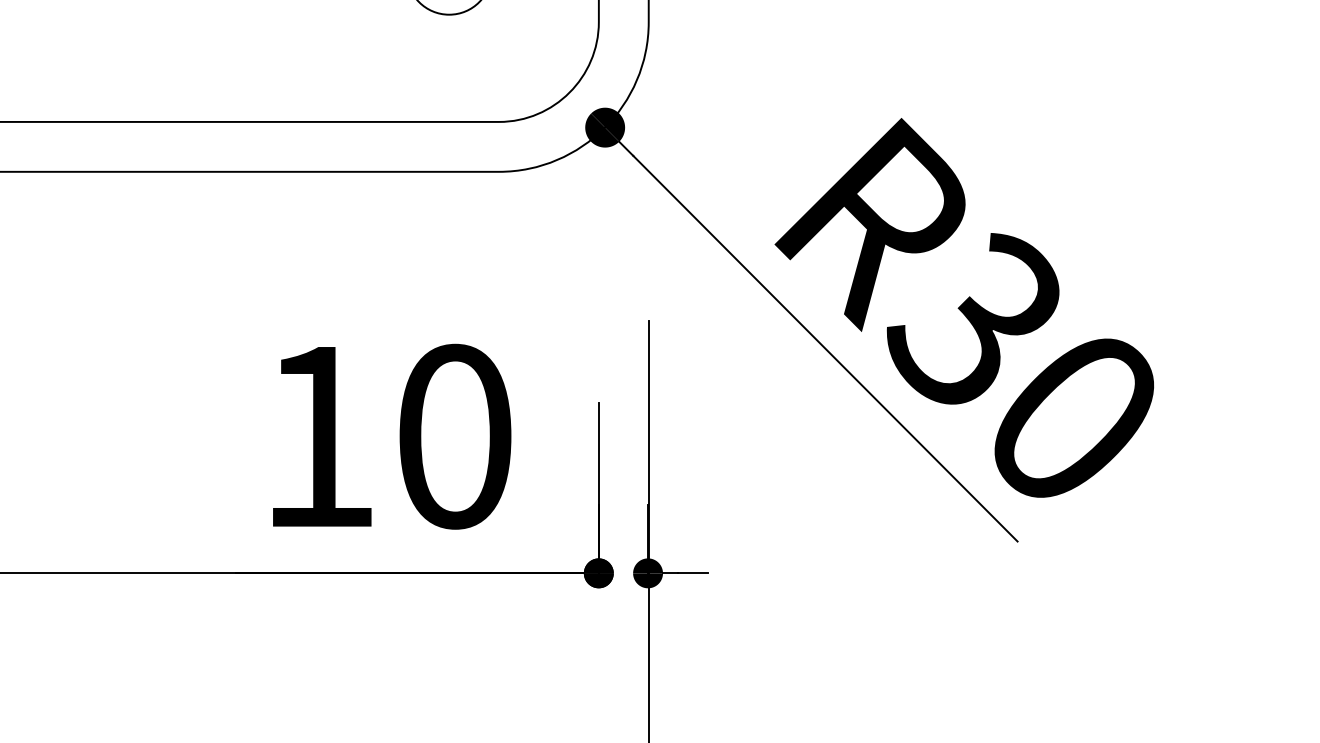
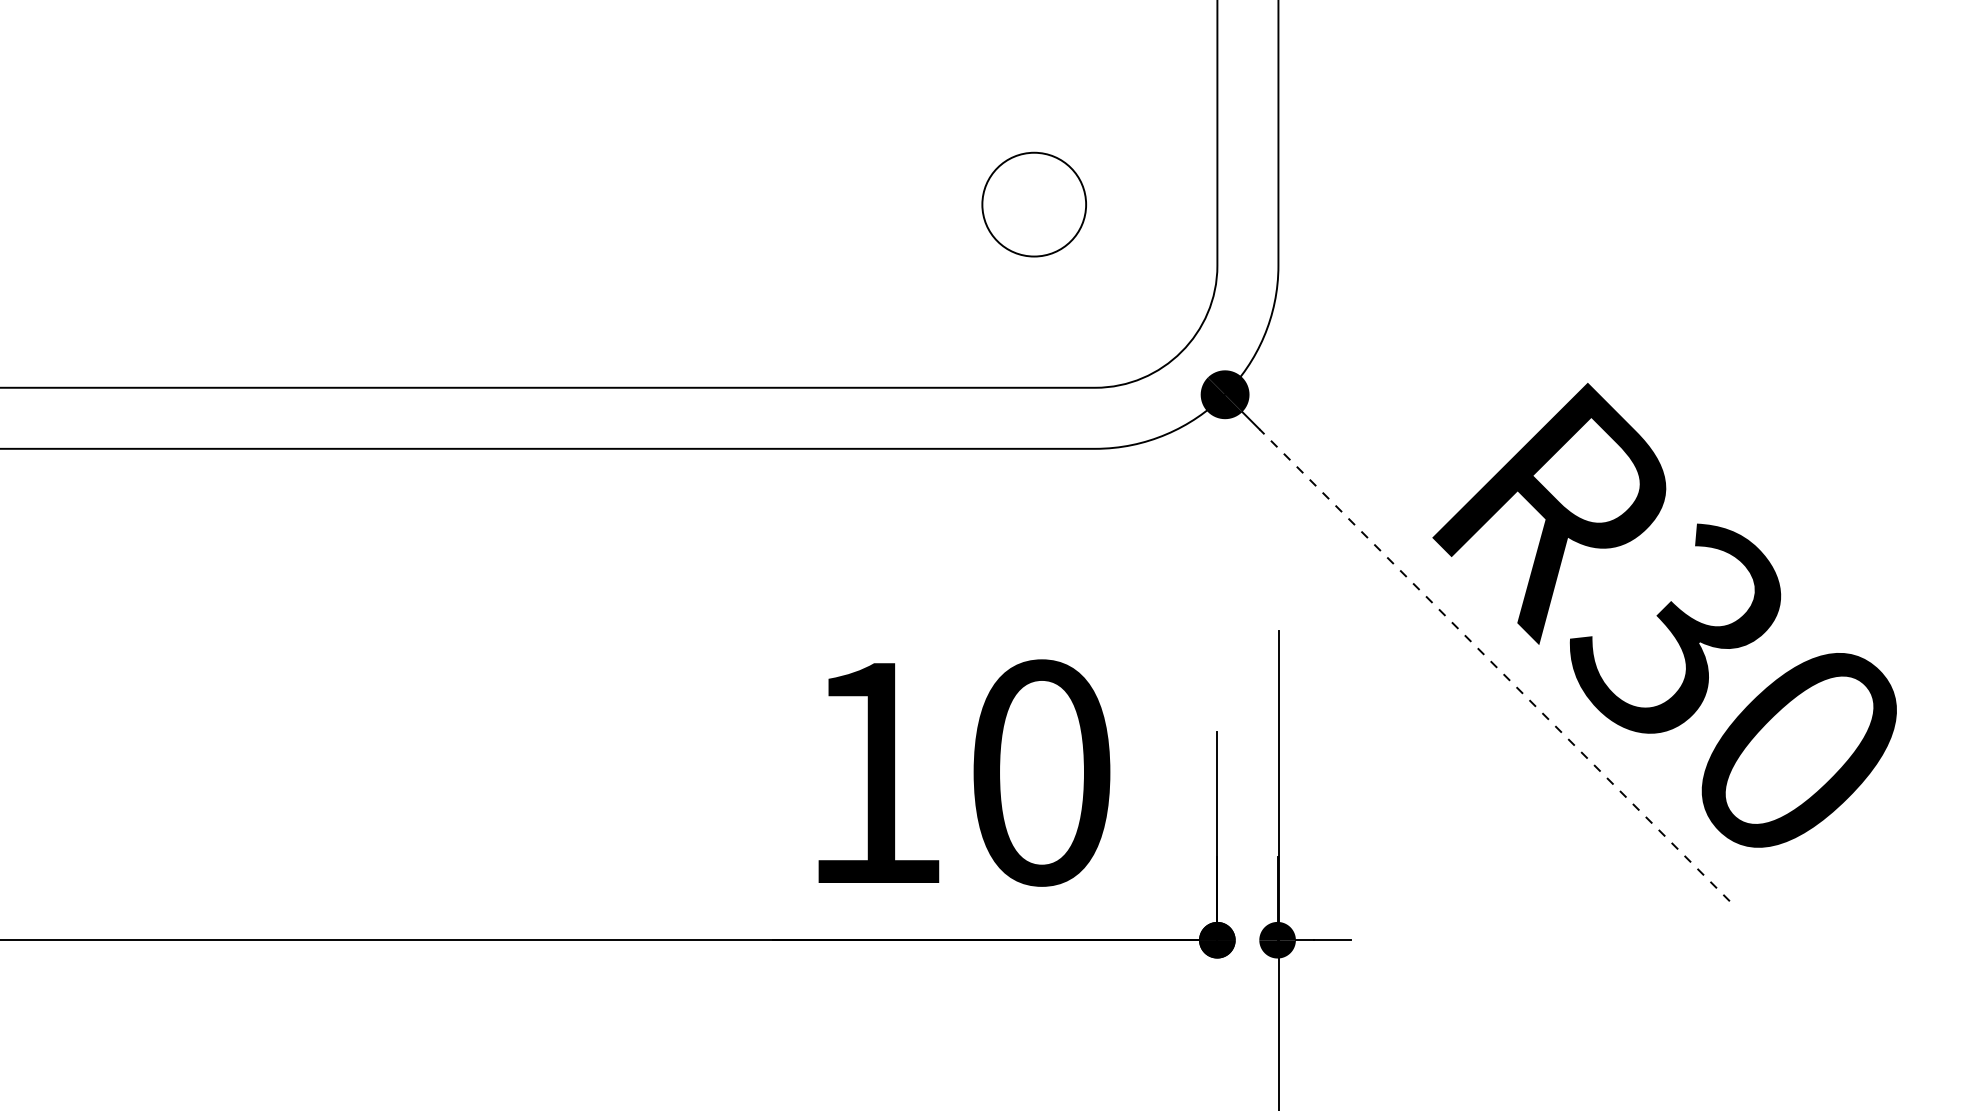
line: (825, 348) -> (1494, 664), solid -> dashed

